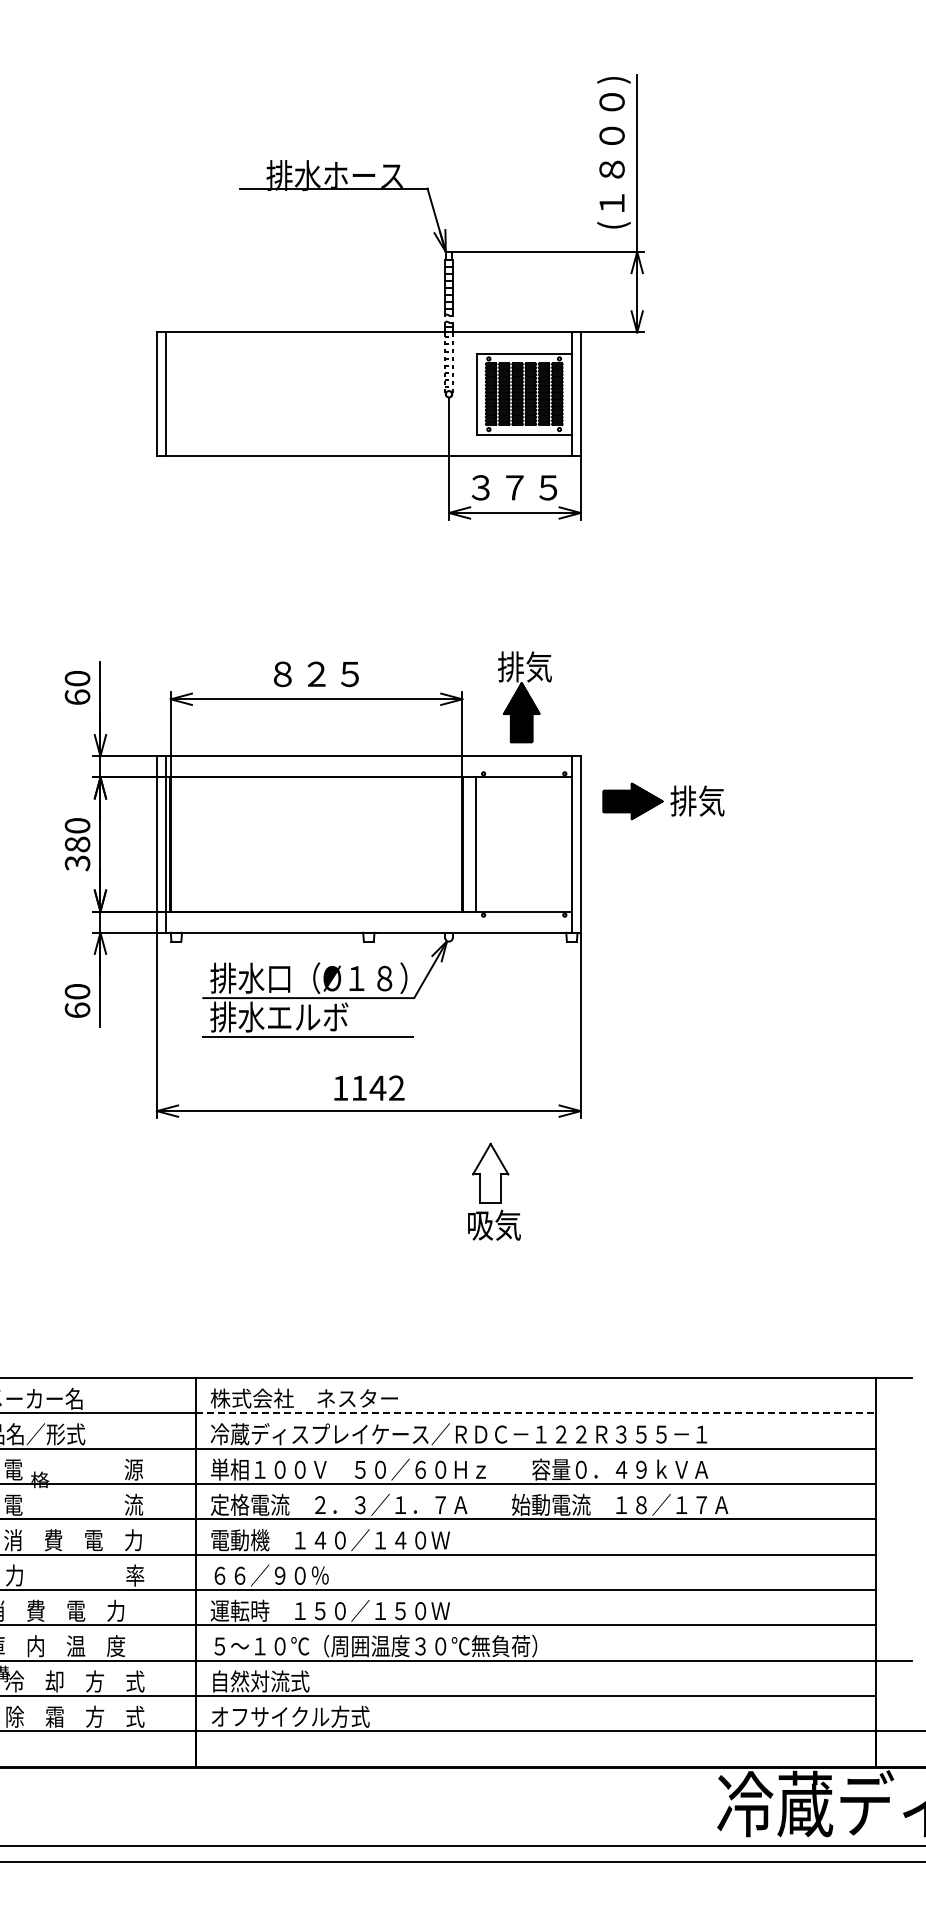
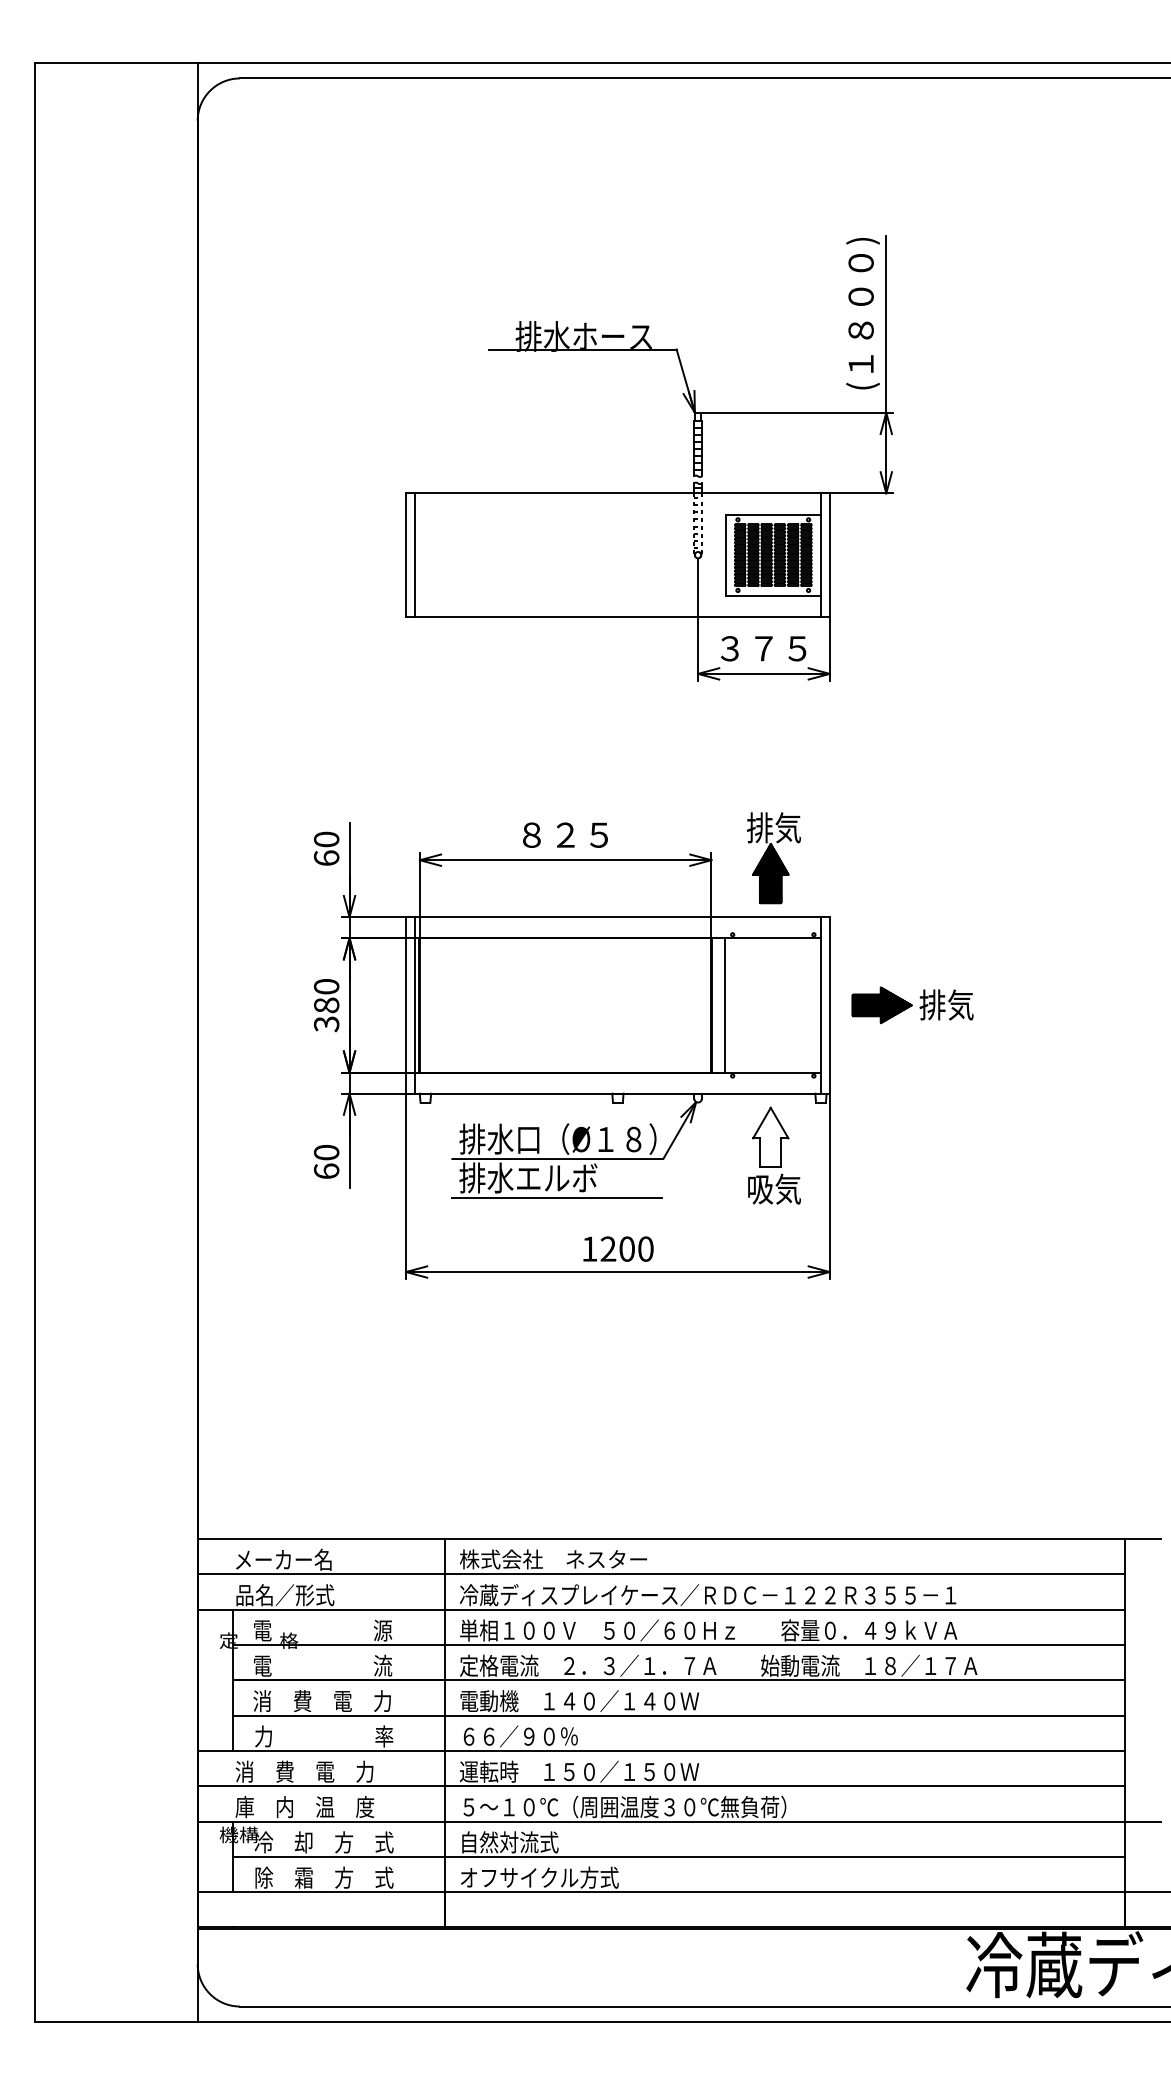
part: (663, 801) -> (912, 1005), moved
text: (377, 1087) -> (626, 1248), 1142 -> 1200
part: (494, 1191) -> (774, 1155), moved
line: (536, 1413) -> (785, 1574), dashed -> solid

